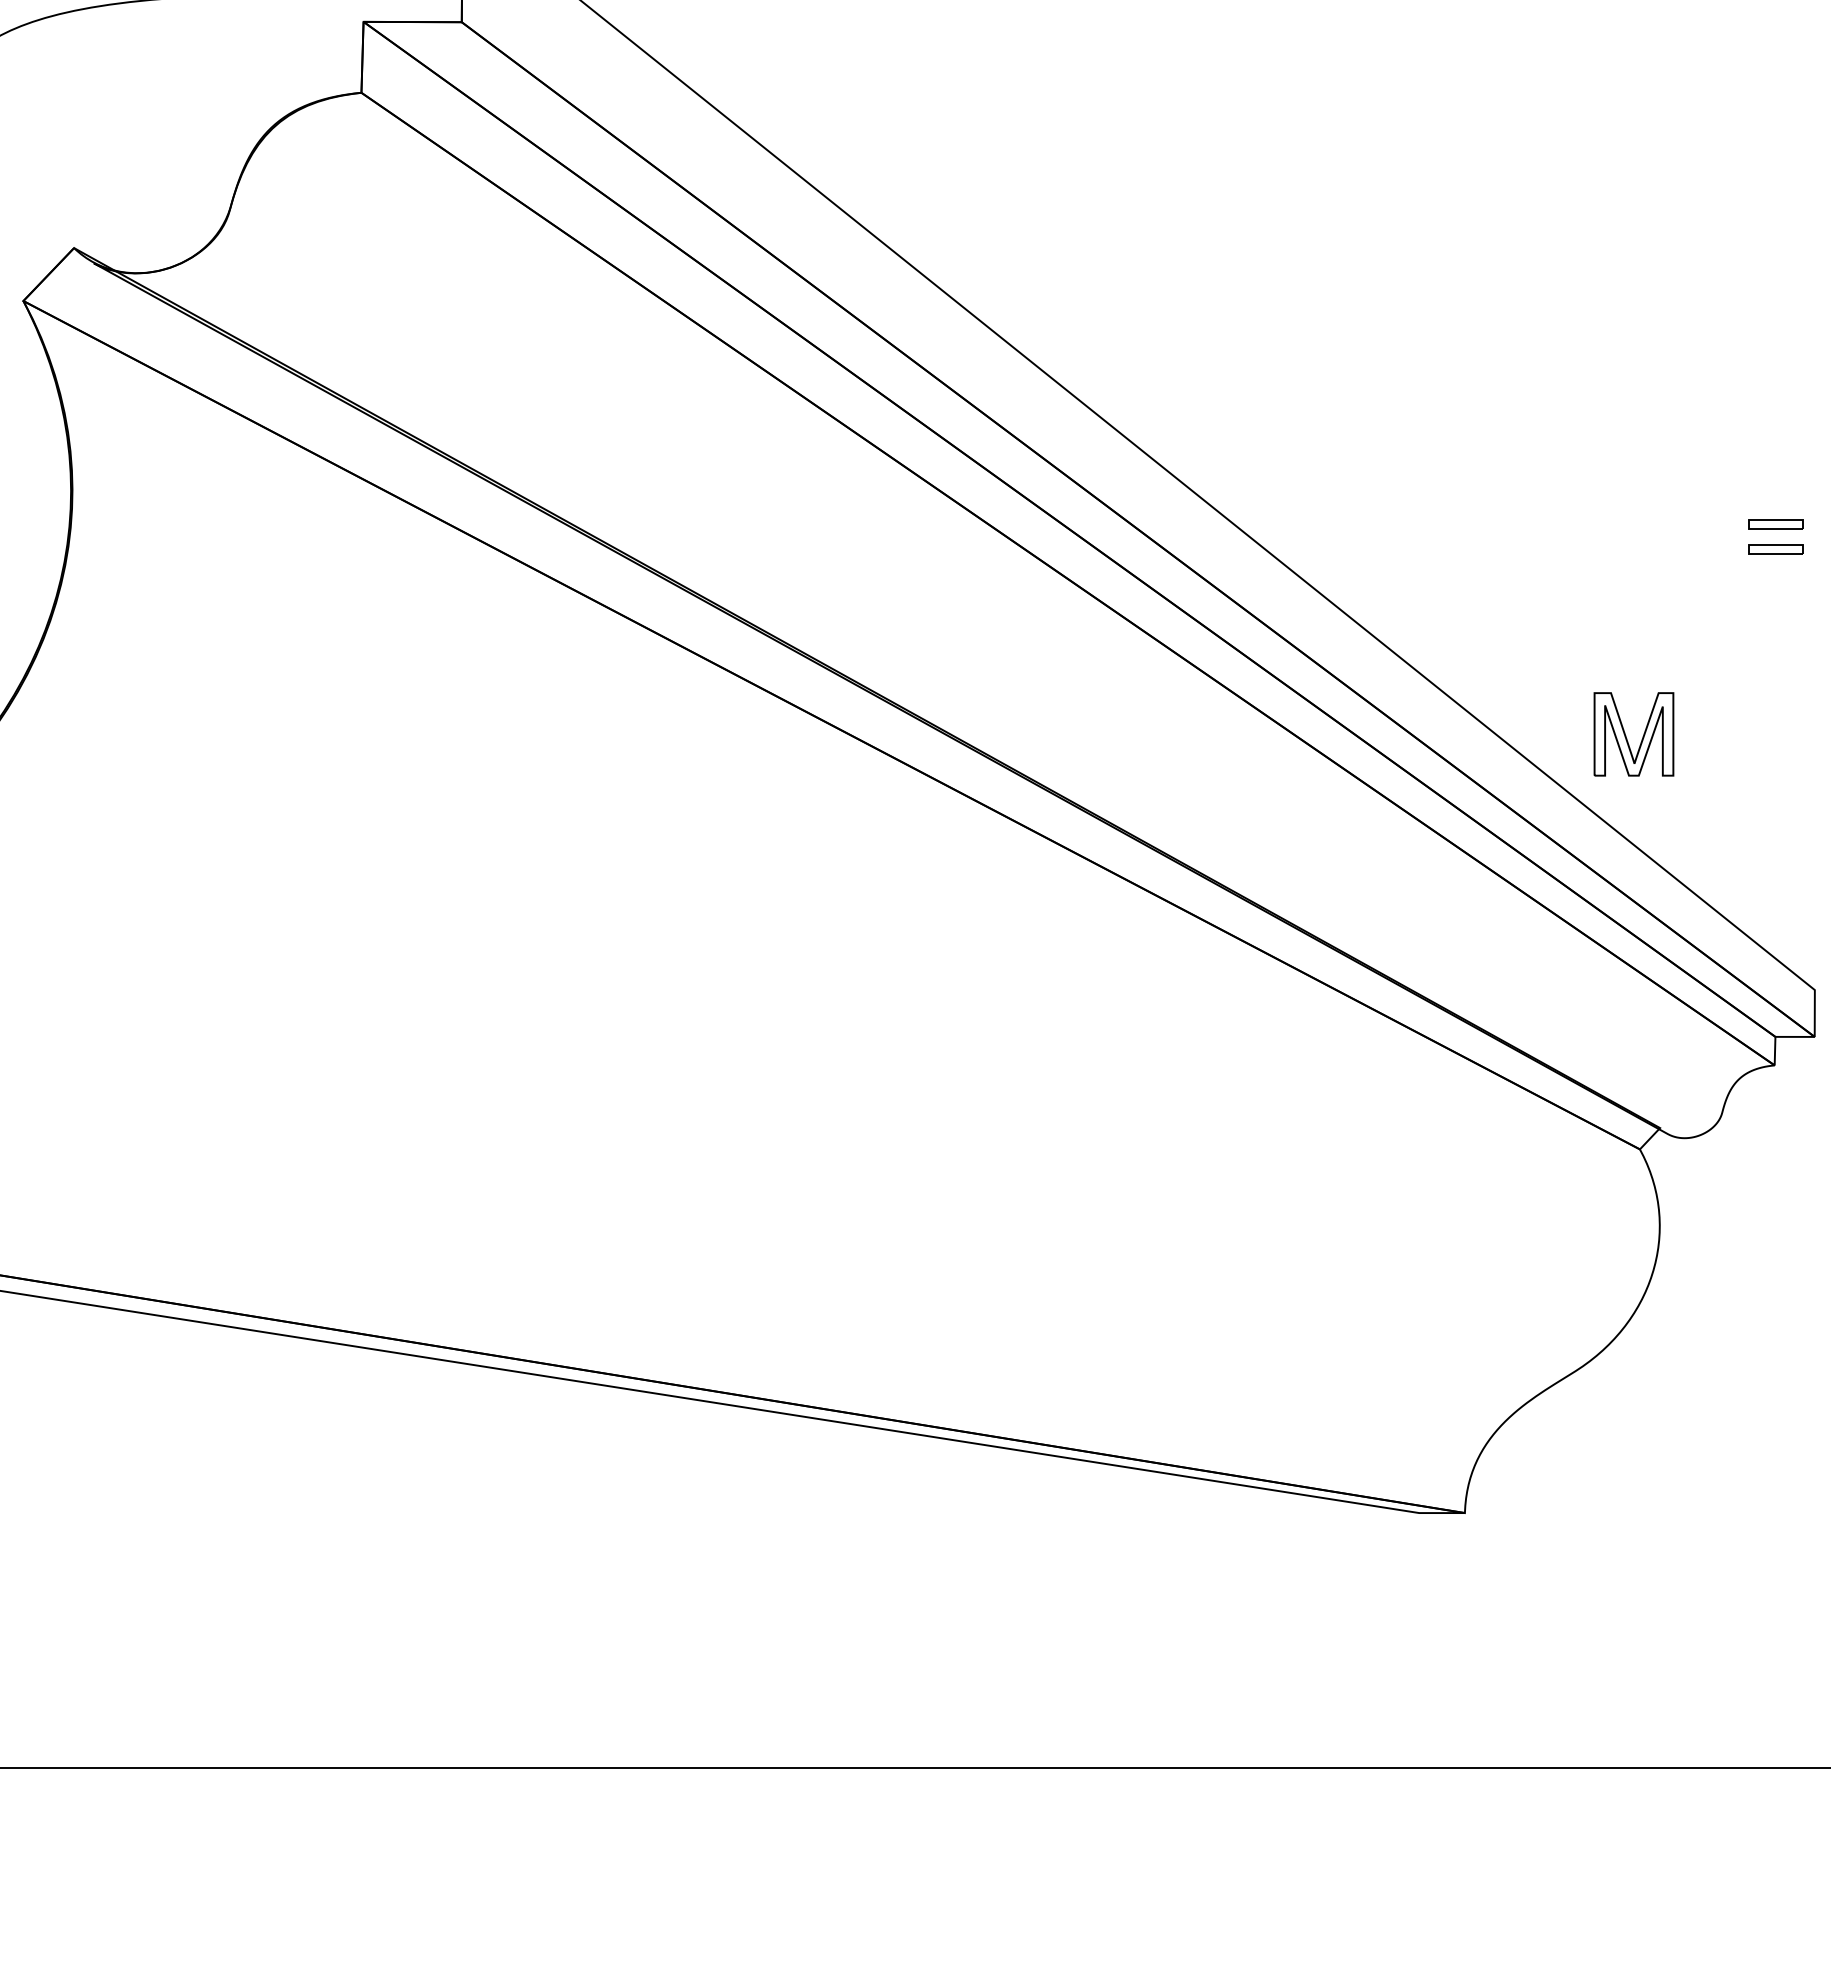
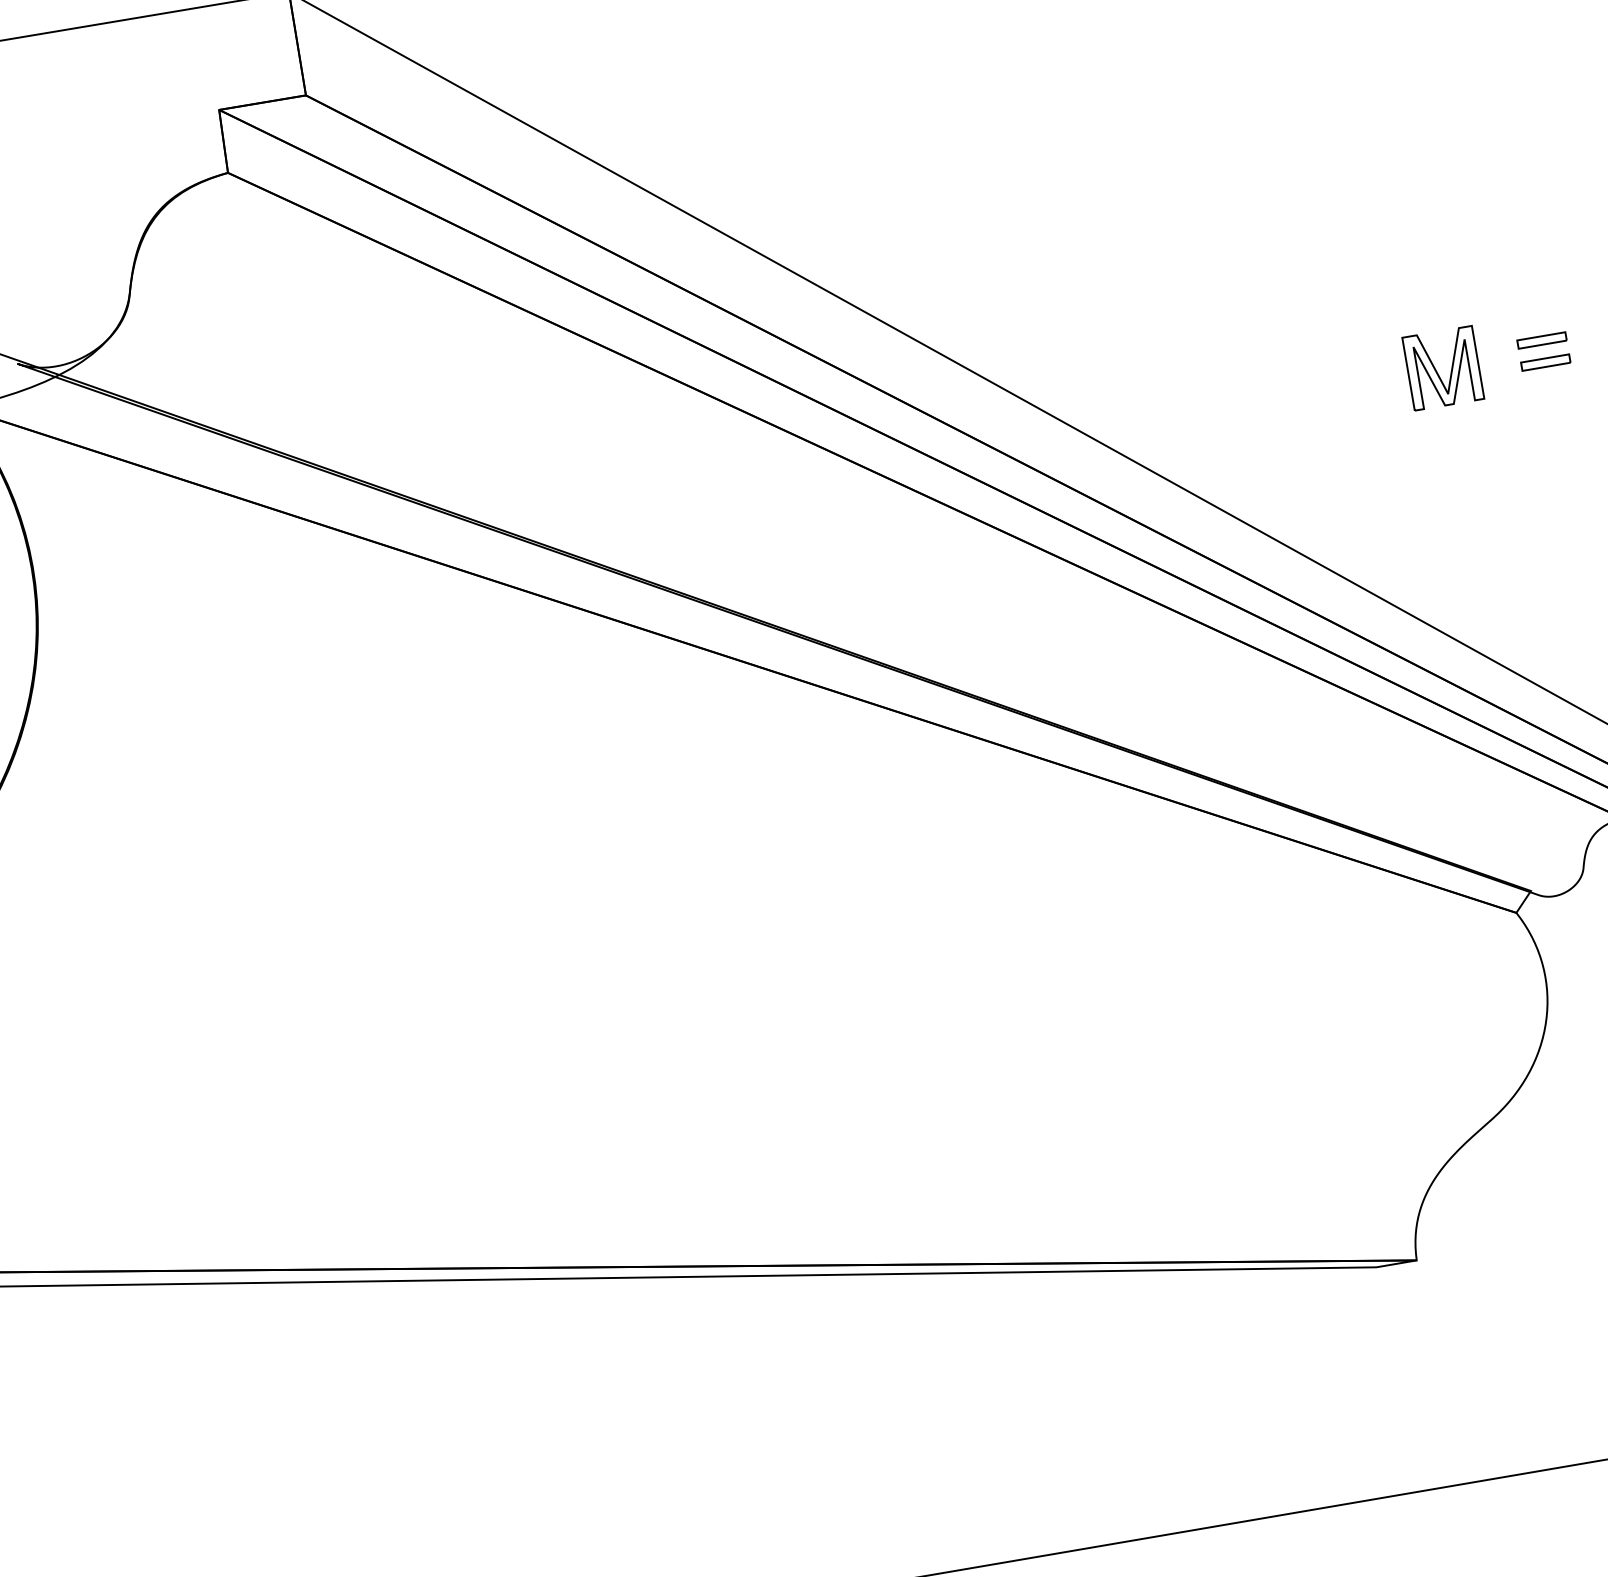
part: (1626, 735) -> (1436, 370), moved

